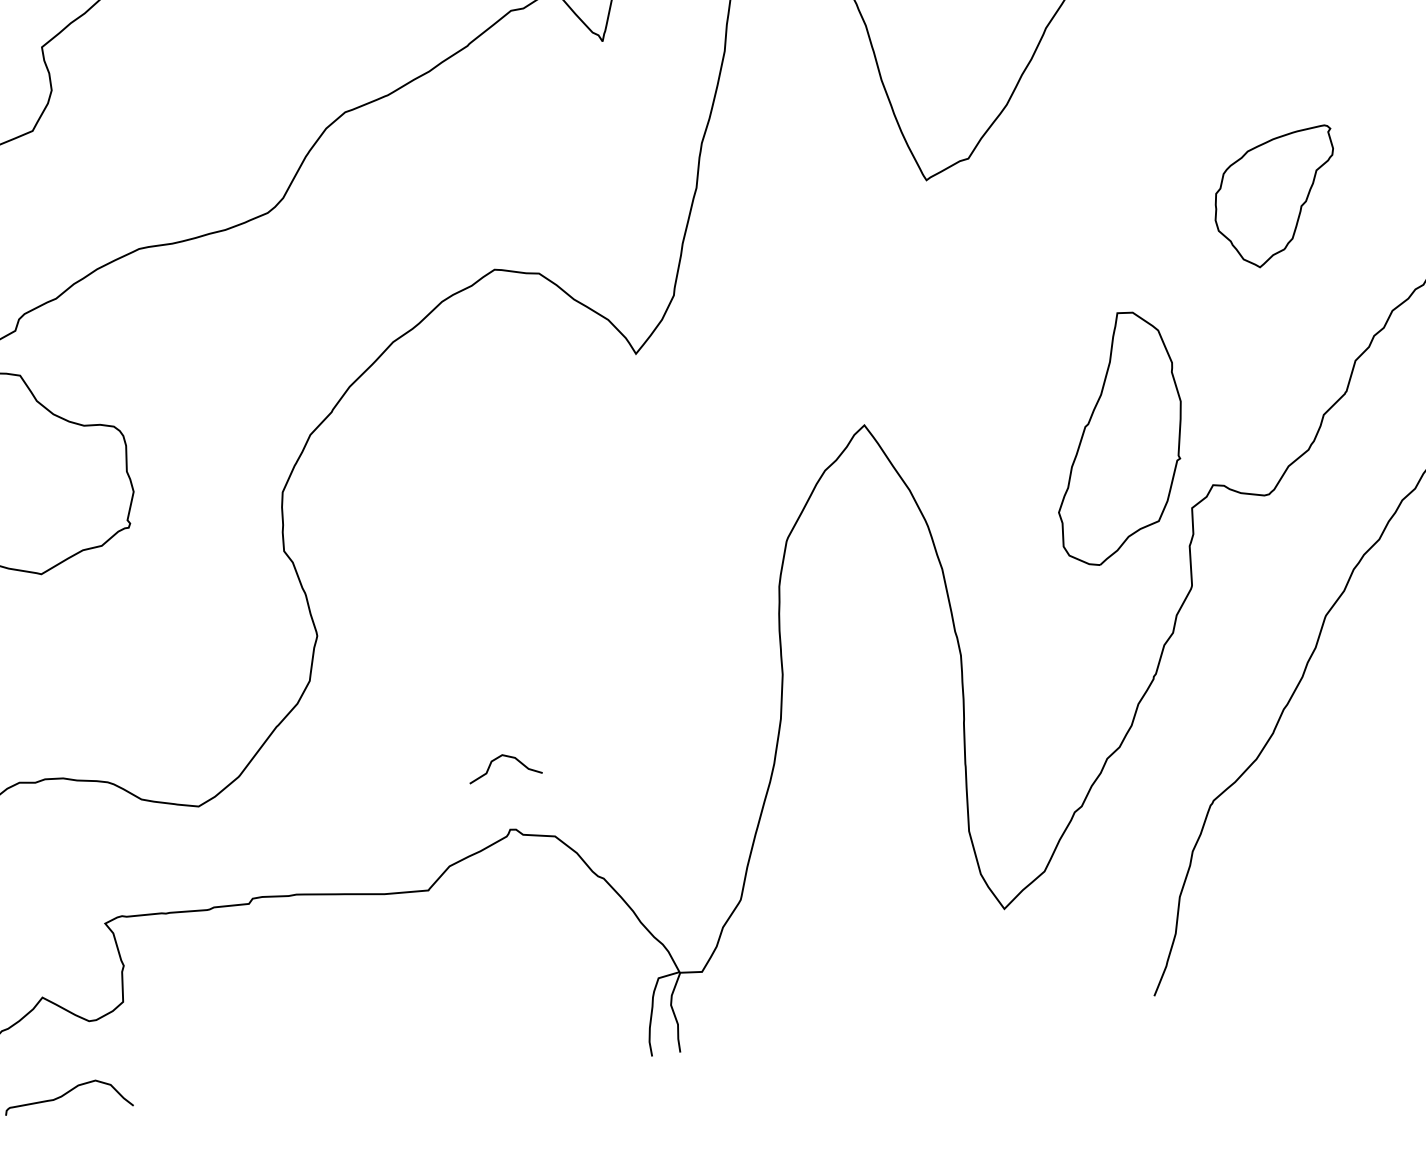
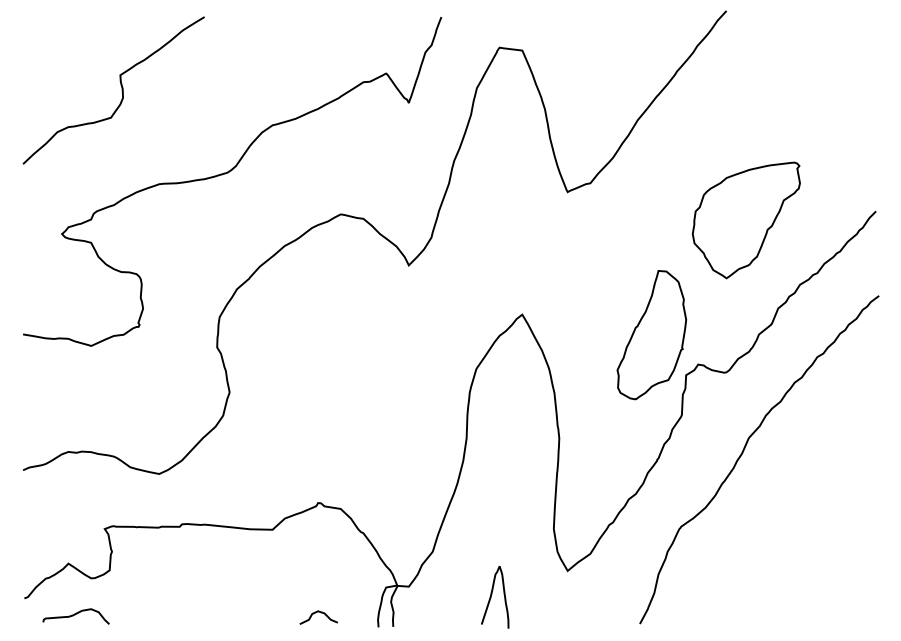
part: (1274, 198) -> (745, 220), size x1.67
curve: (503, 757) -> (318, 612), moved
curve: (863, 975) -> (491, 597), added

